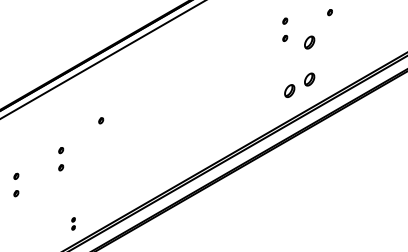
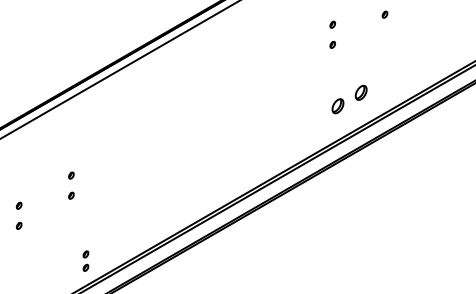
part: (309, 42) -> (361, 49), removed
part: (101, 120) -> (118, 140), removed
part: (73, 223) -> (85, 260), size x1.43

